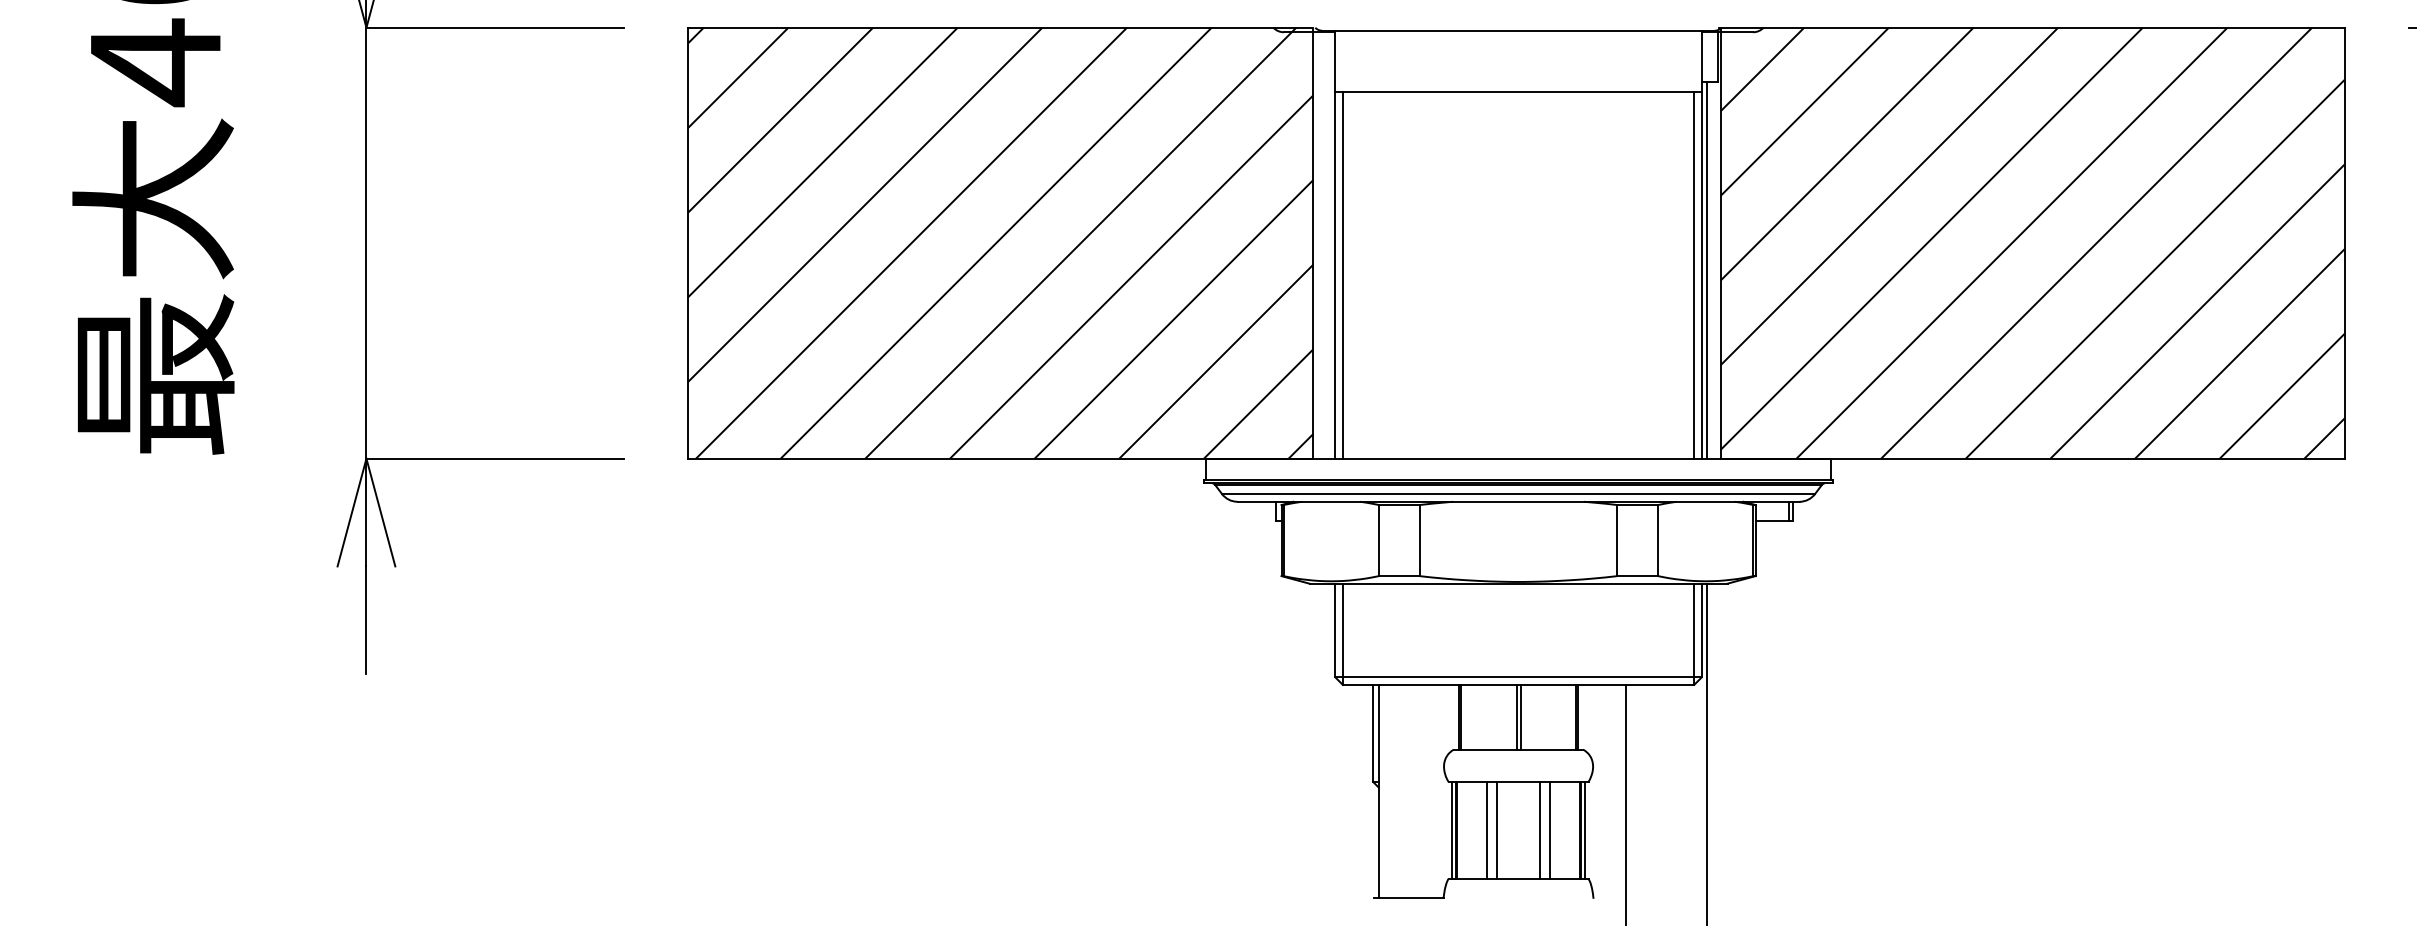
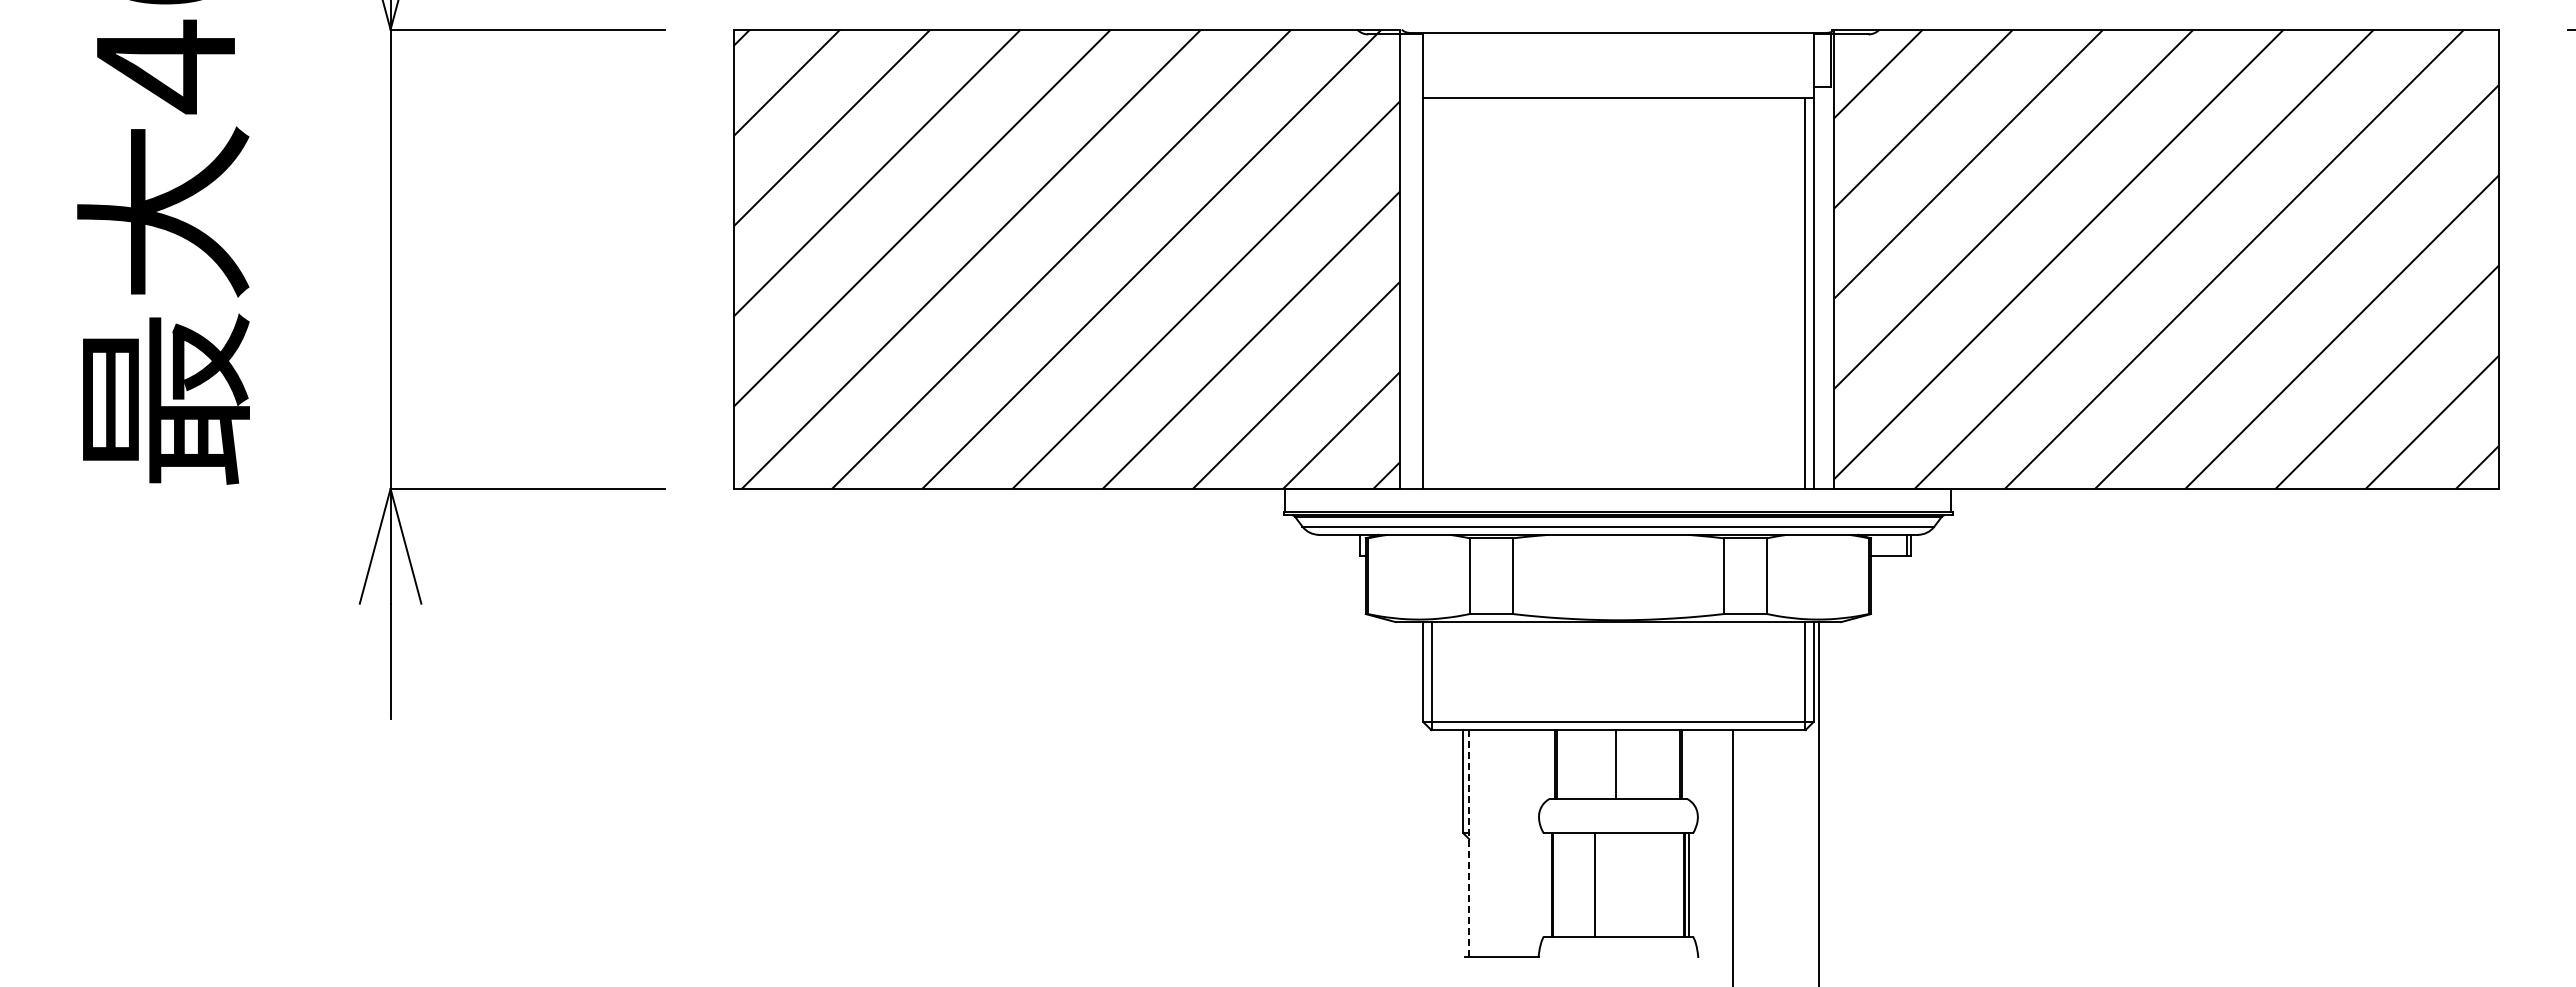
line: (1707, 269) -> (1819, 287), removed
line: (1343, 275) -> (1431, 293), removed
line: (1520, 717) -> (1620, 764), removed
line: (1378, 791) -> (1469, 843), solid -> dashed
line: (1451, 829) -> (1547, 884), removed
line: (1486, 829) -> (1584, 884), removed
line: (1540, 829) -> (1641, 884), removed
line: (1550, 829) -> (1652, 884), removed

